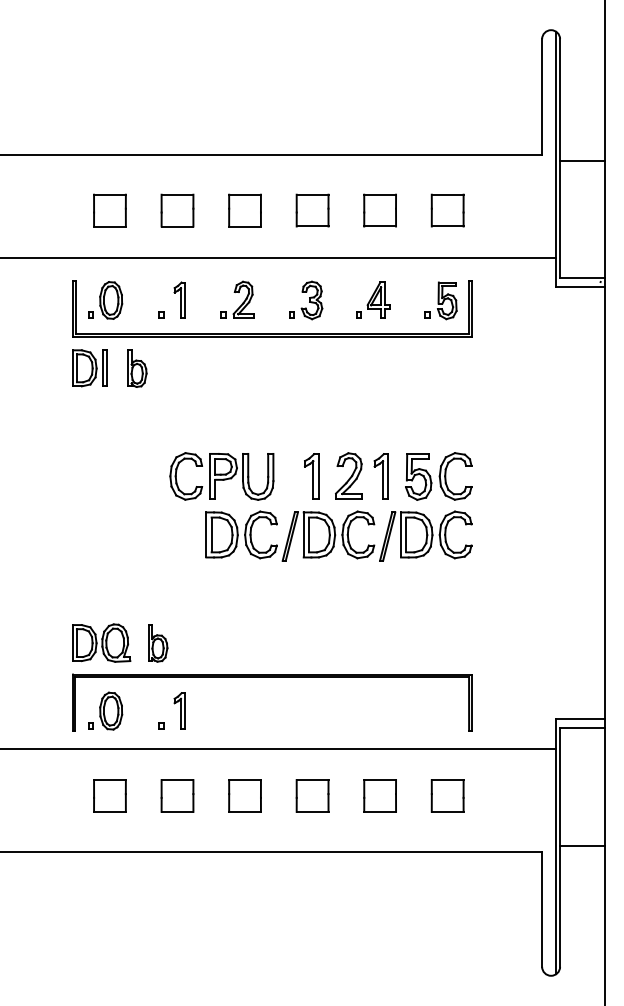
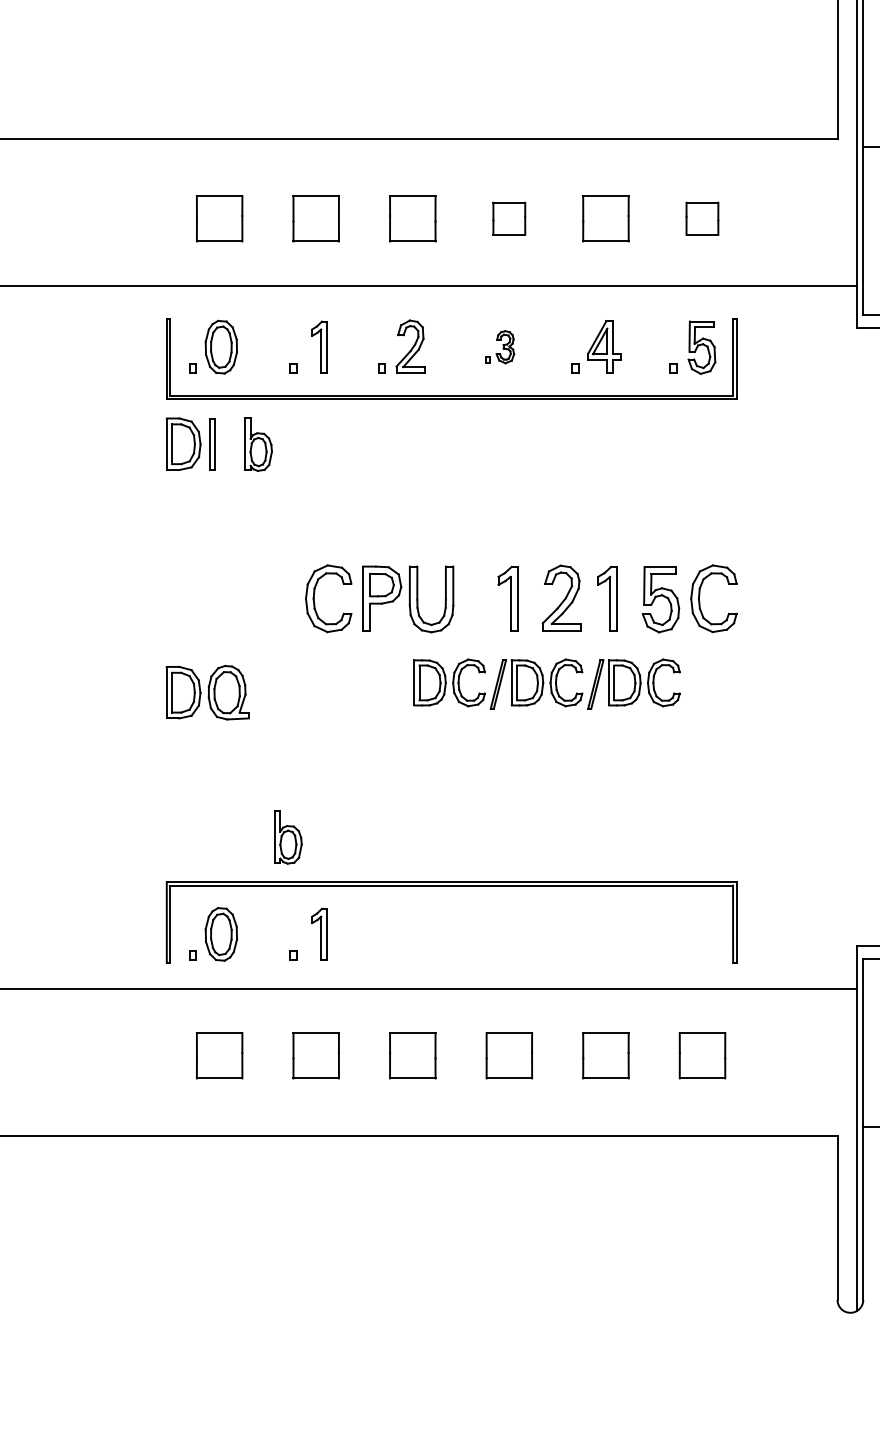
part: (312, 210) -> (509, 218), size x0.7
part: (447, 210) -> (702, 218), size x0.7
part: (306, 300) -> (500, 347), size x0.6
part: (338, 535) -> (546, 683), size x0.7
part: (101, 642) -> (207, 691), moved

